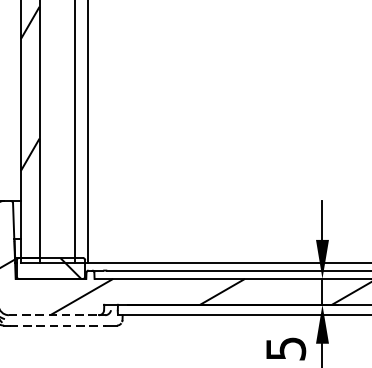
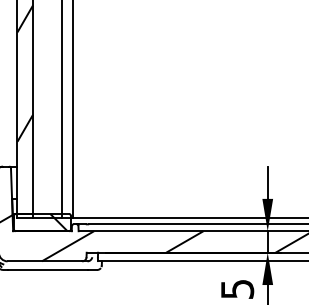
line: (54, 315) -> (45, 261), dashed -> solid
line: (58, 325) -> (48, 269), dashed -> solid

